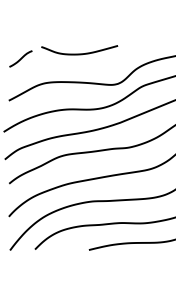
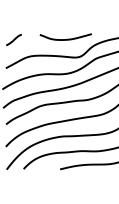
curve: (82, 52) -> (67, 38), moved

